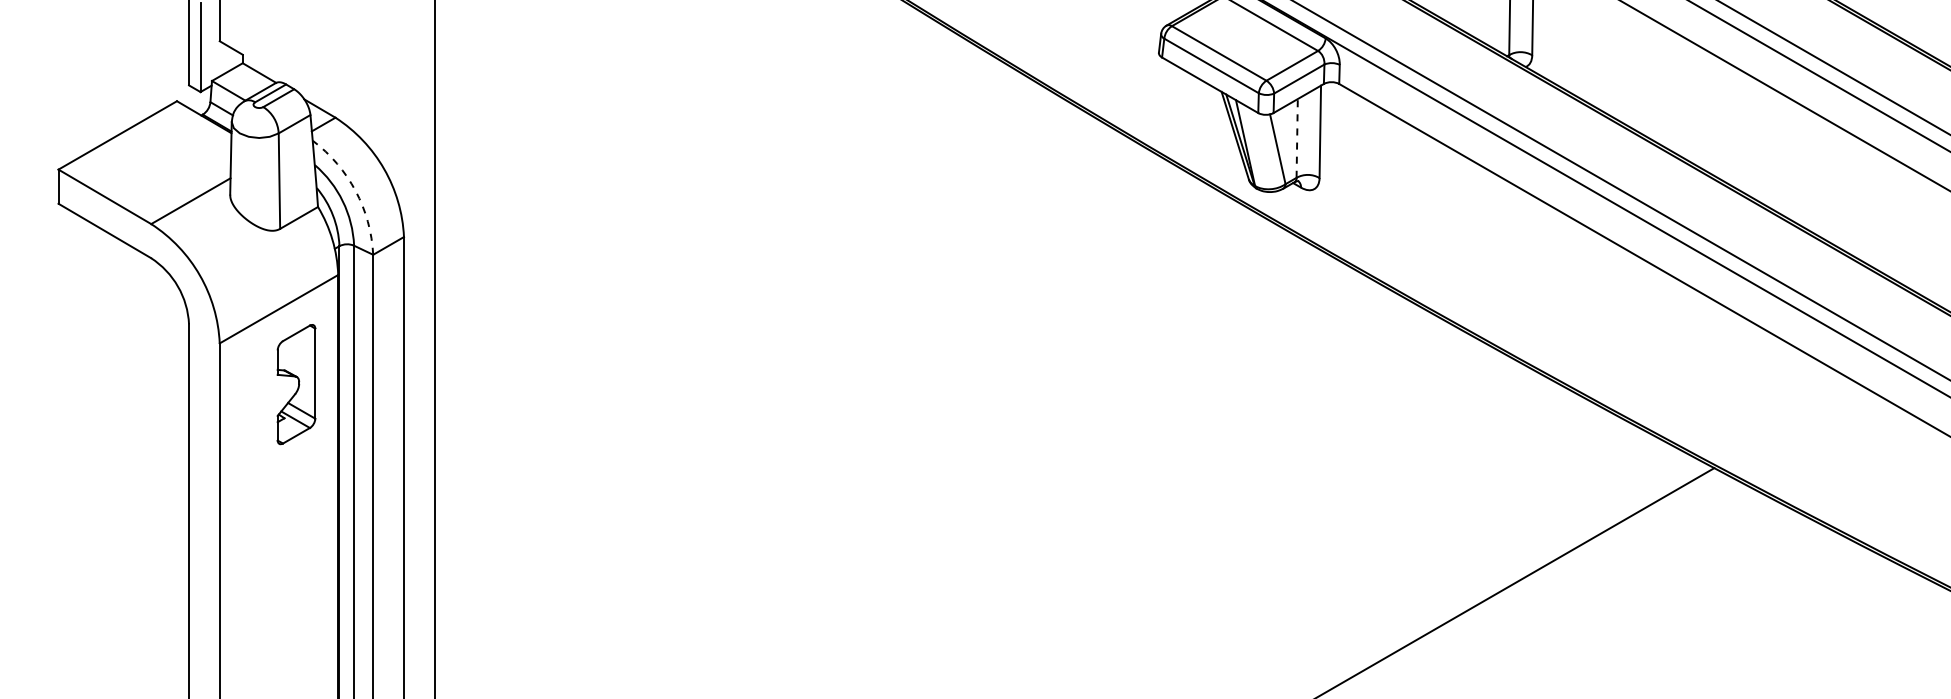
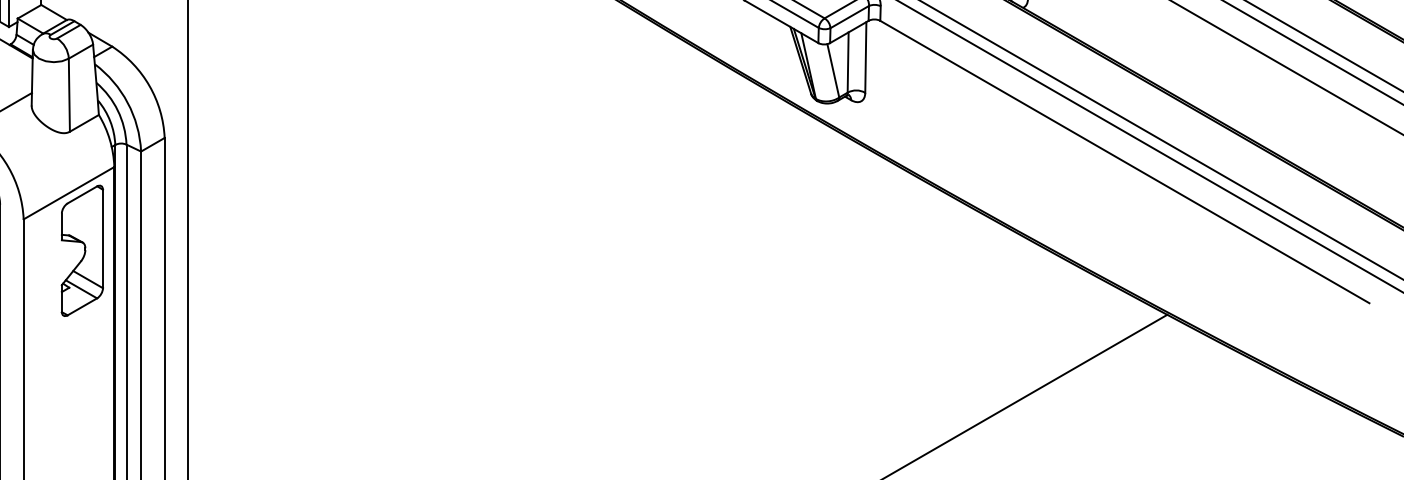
line: (1297, 137) -> (848, 61), dashed -> solid
arc: (355, 191) -> (127, 103), dashed -> solid
part: (296, 384) -> (82, 250), size x1.43

